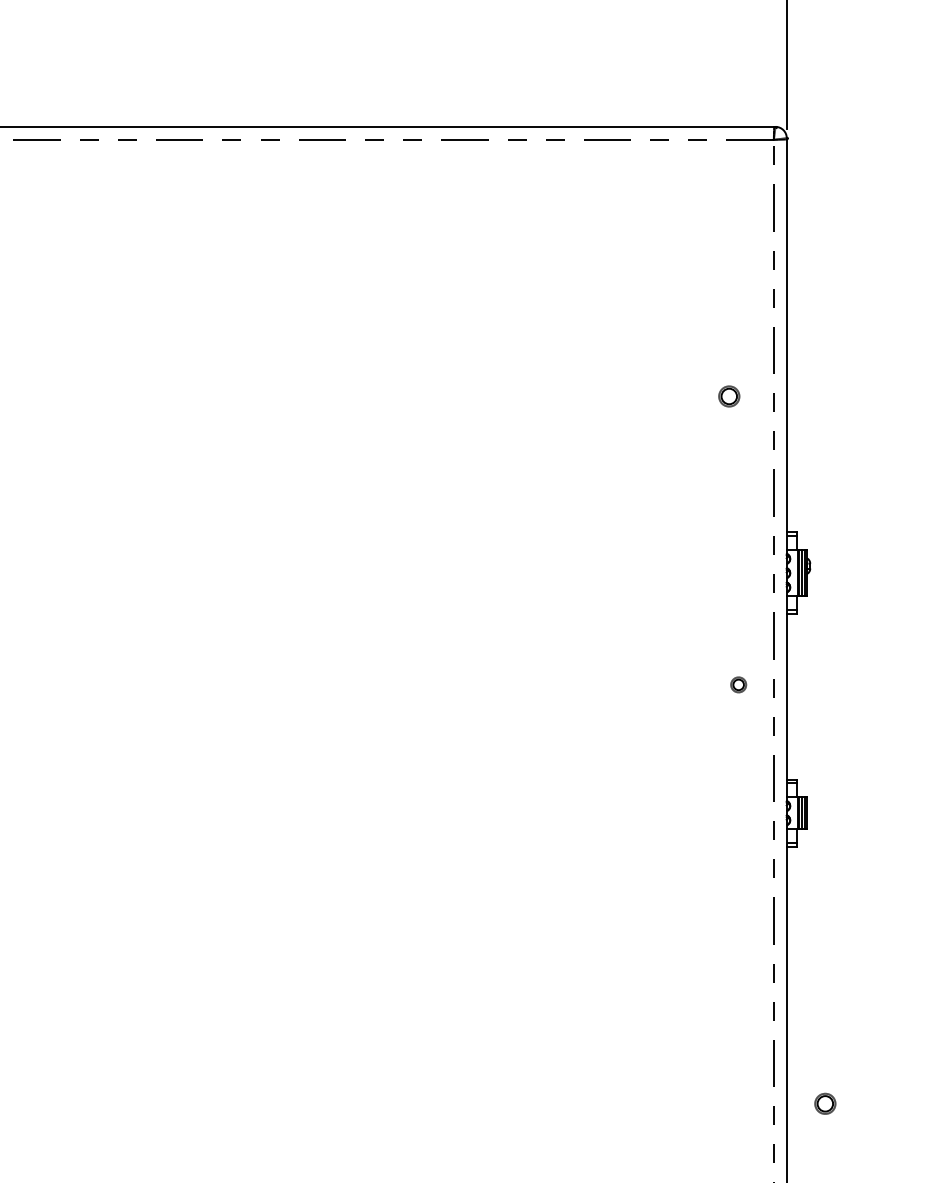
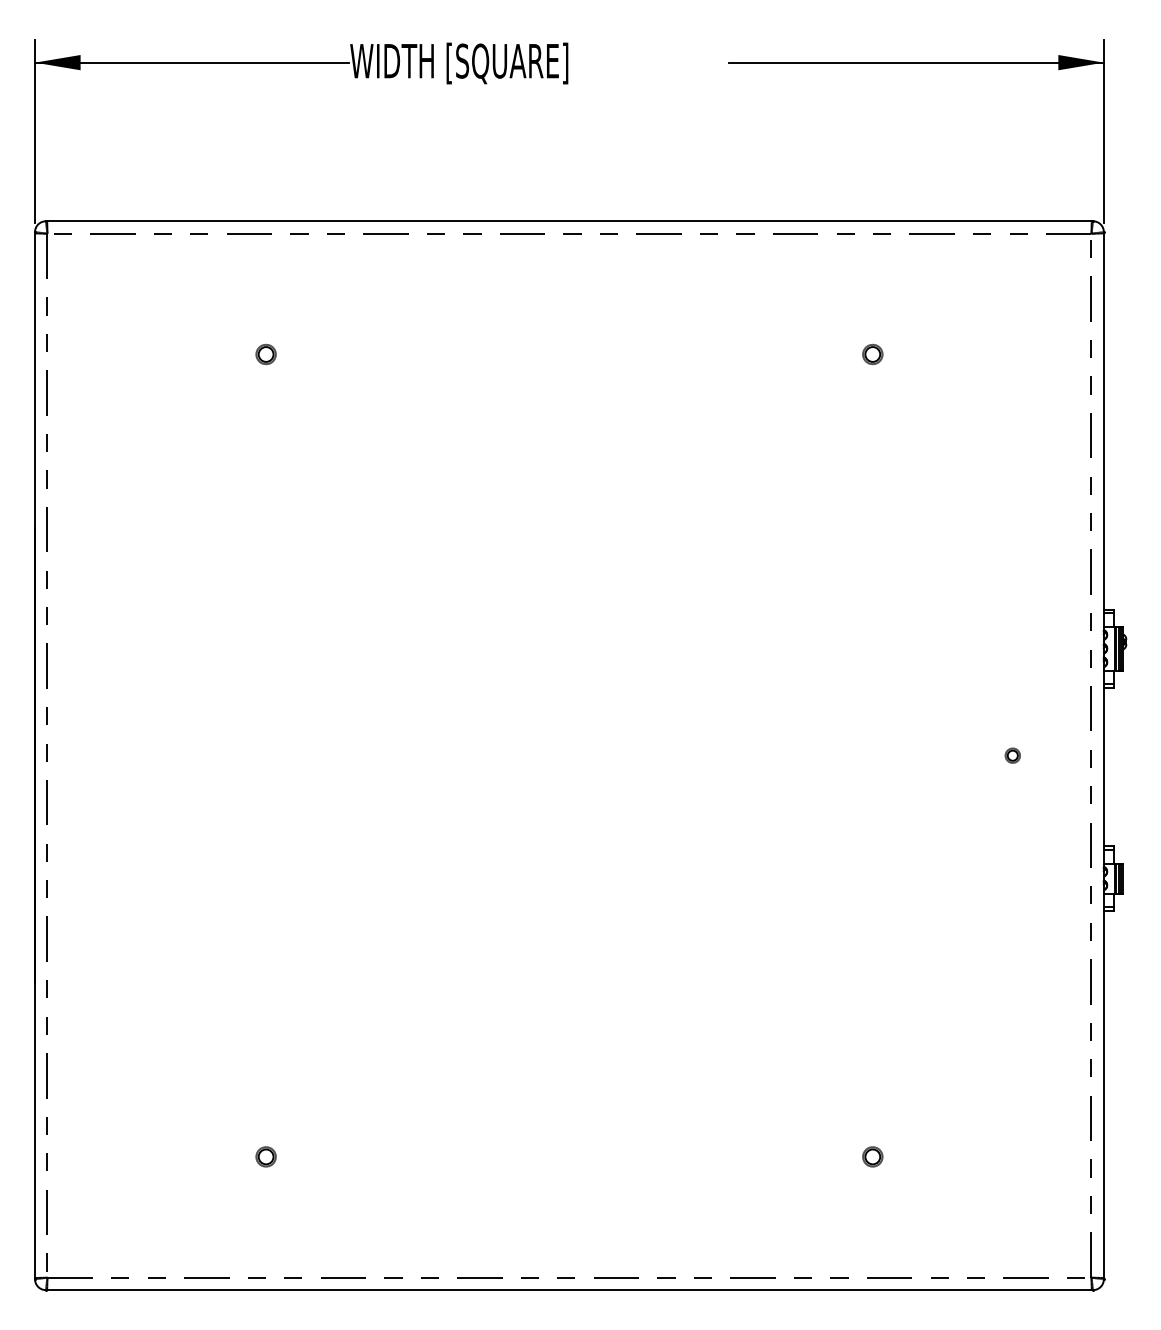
part: (728, 396) -> (872, 354), moved
part: (738, 684) -> (1012, 755), moved
part: (825, 1103) -> (872, 1156), moved

